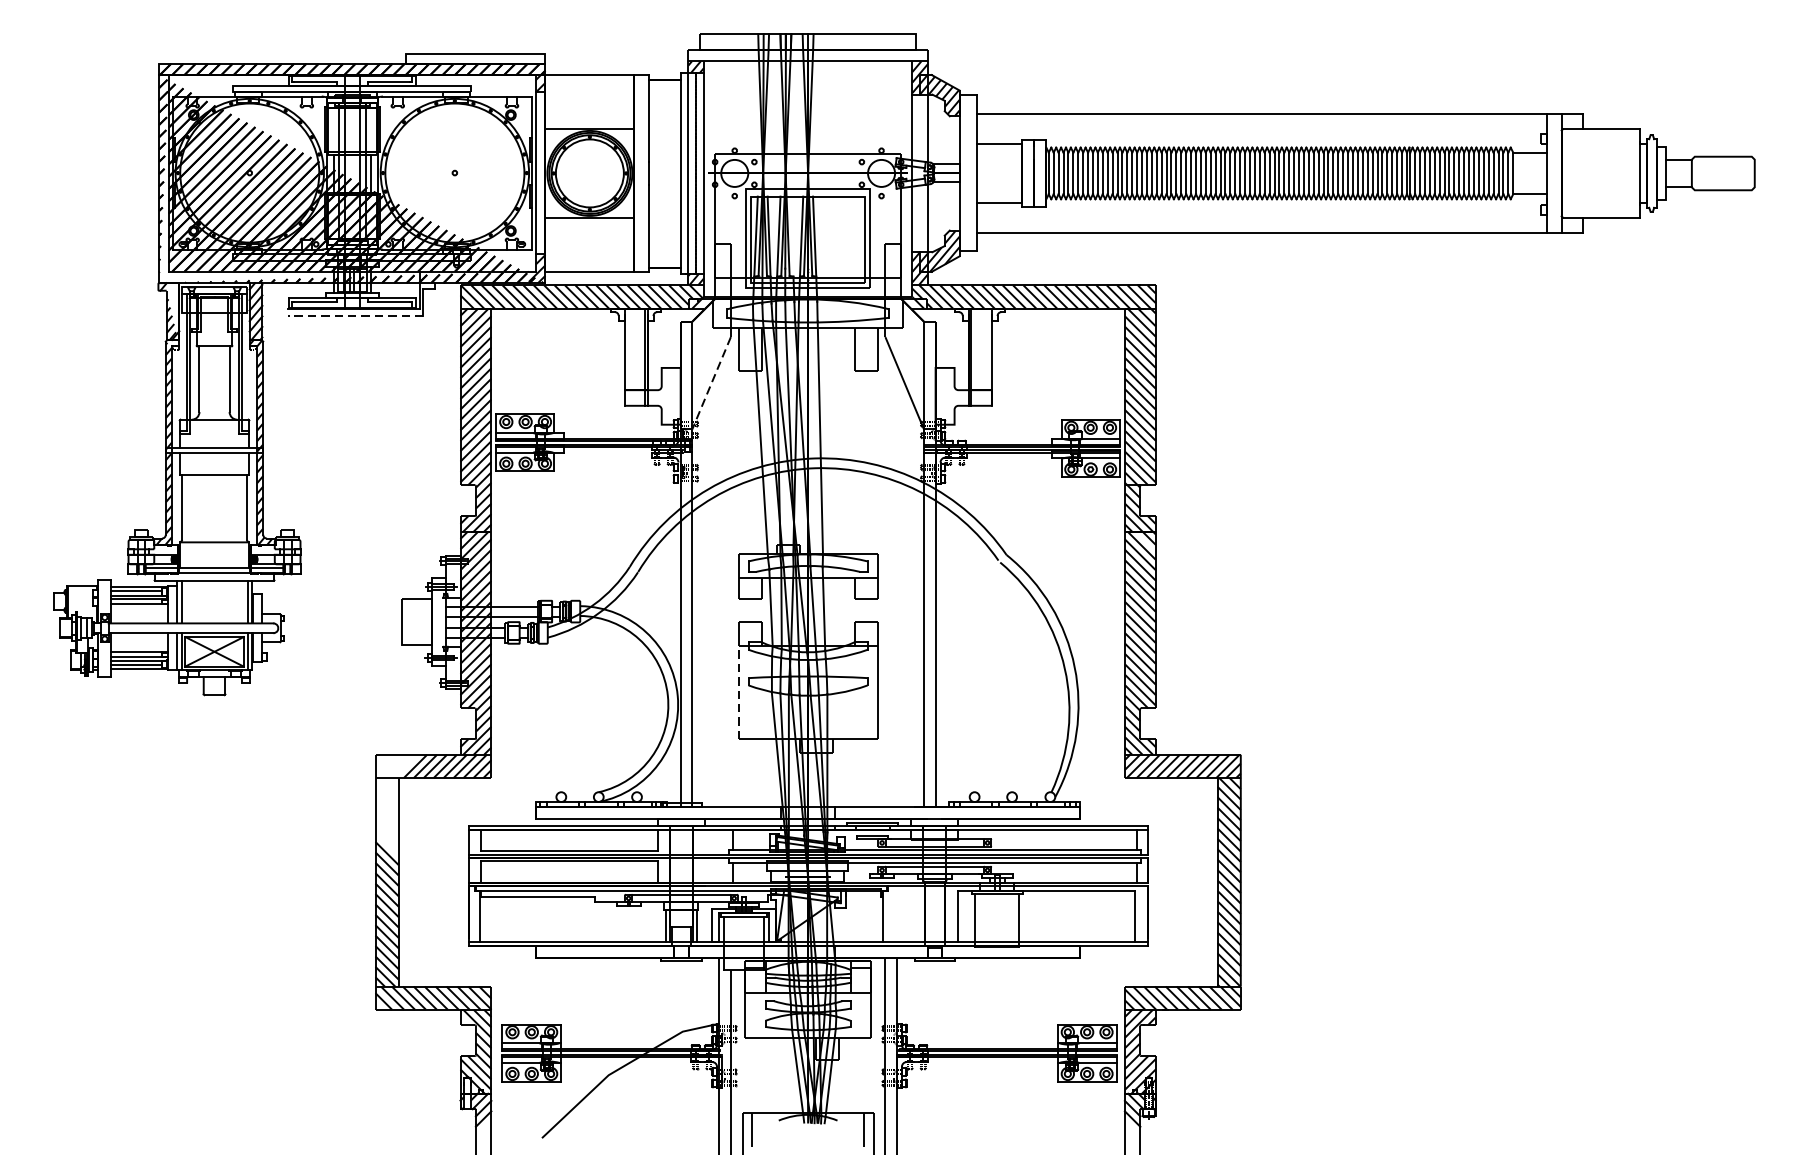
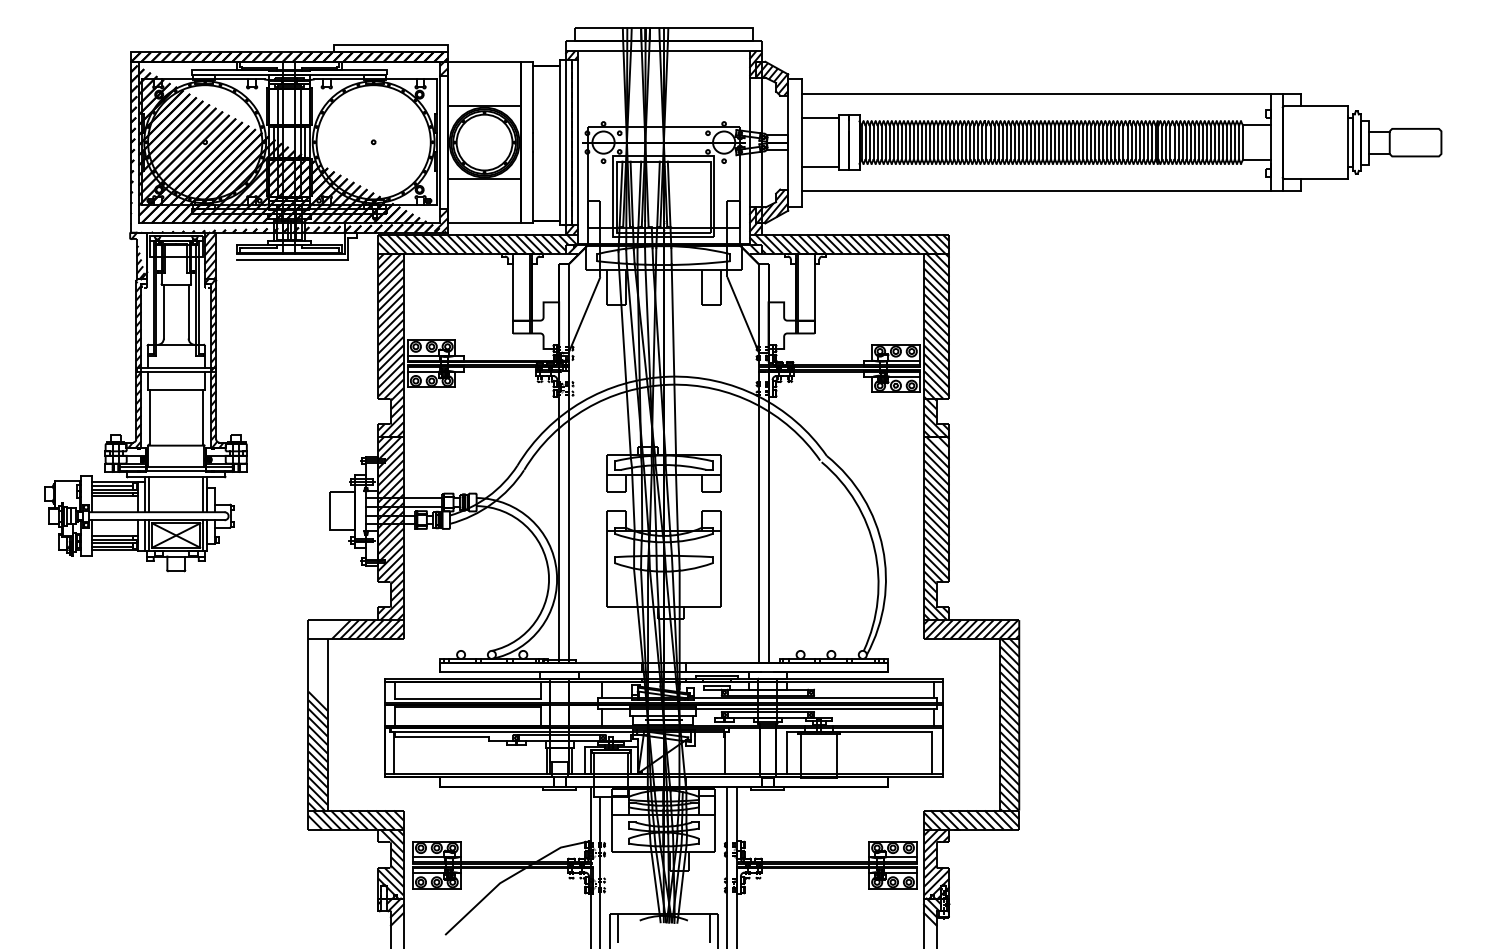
line: (356, 316) -> (292, 260), dashed -> solid
line: (711, 383) -> (584, 315), dashed -> solid
line: (738, 691) -> (606, 568), dashed -> solid

